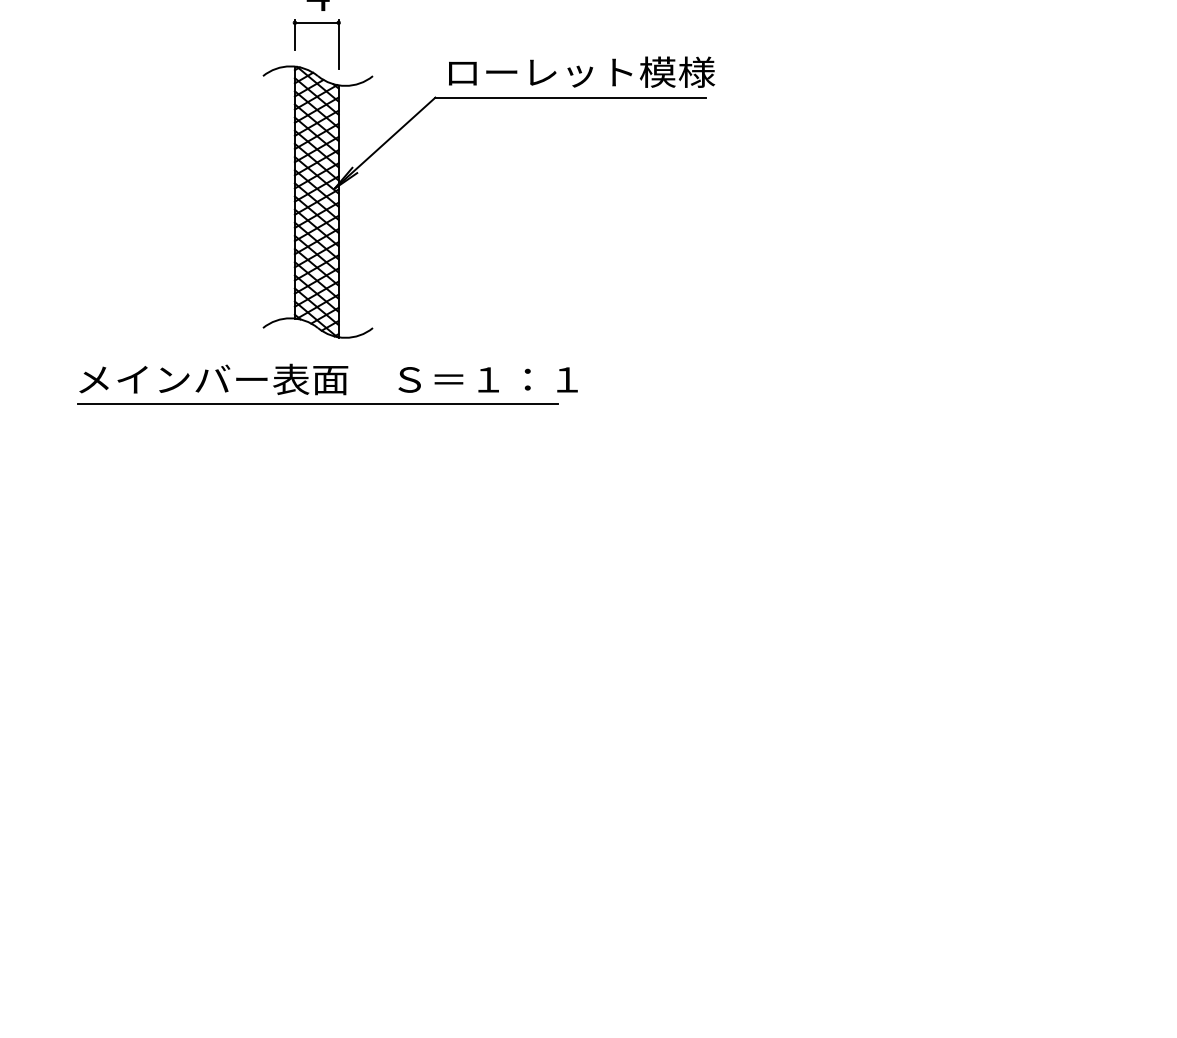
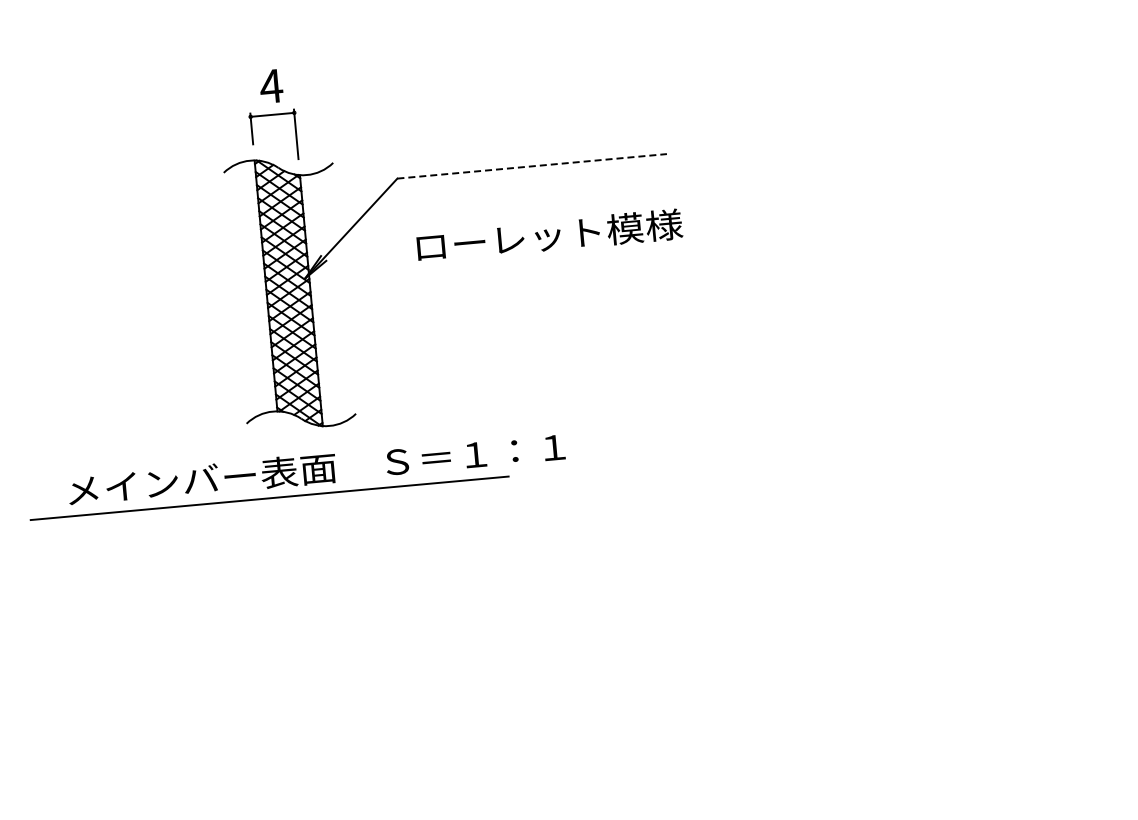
text: (582, 71) -> (550, 234), moved
line: (571, 97) -> (532, 166), solid -> dashed
line: (317, 403) -> (268, 497), moved

